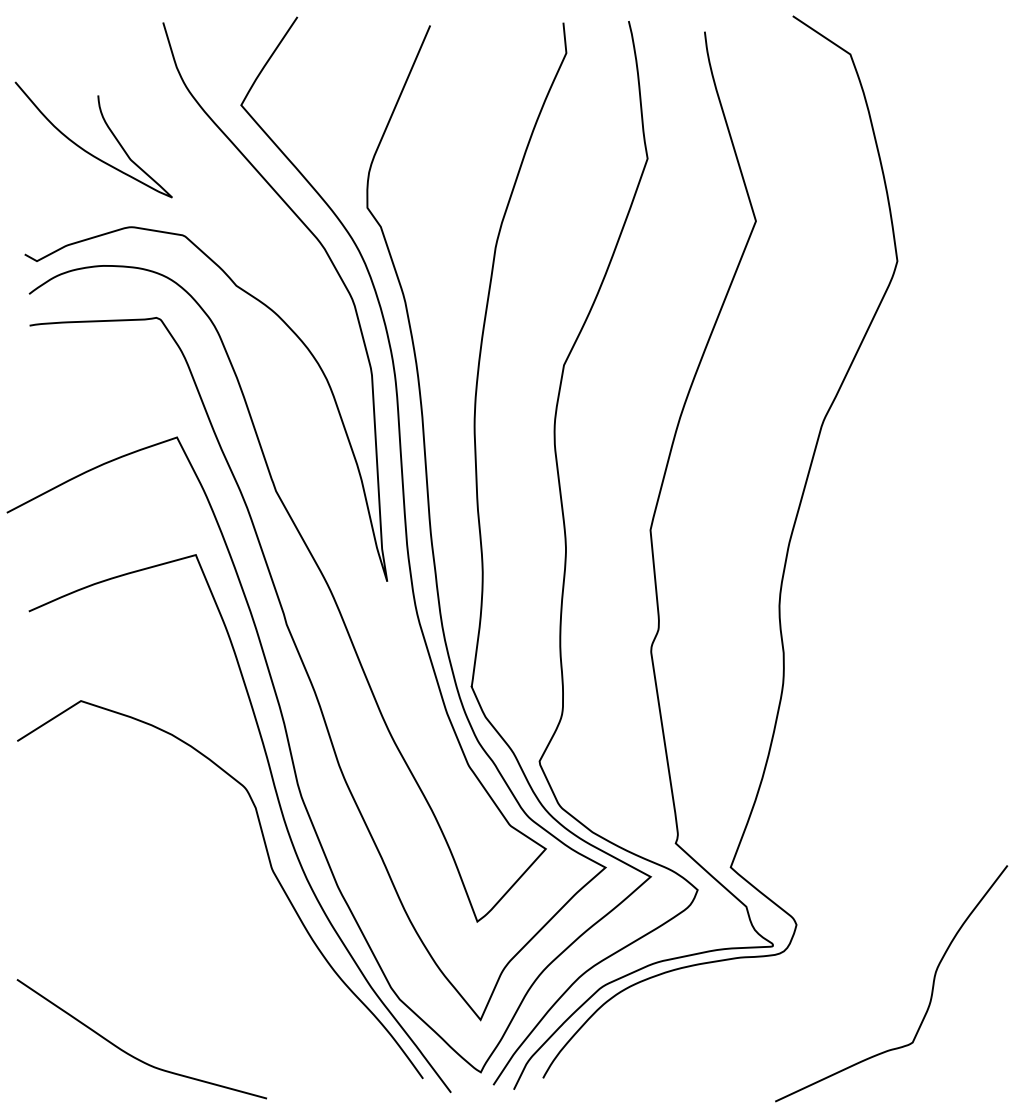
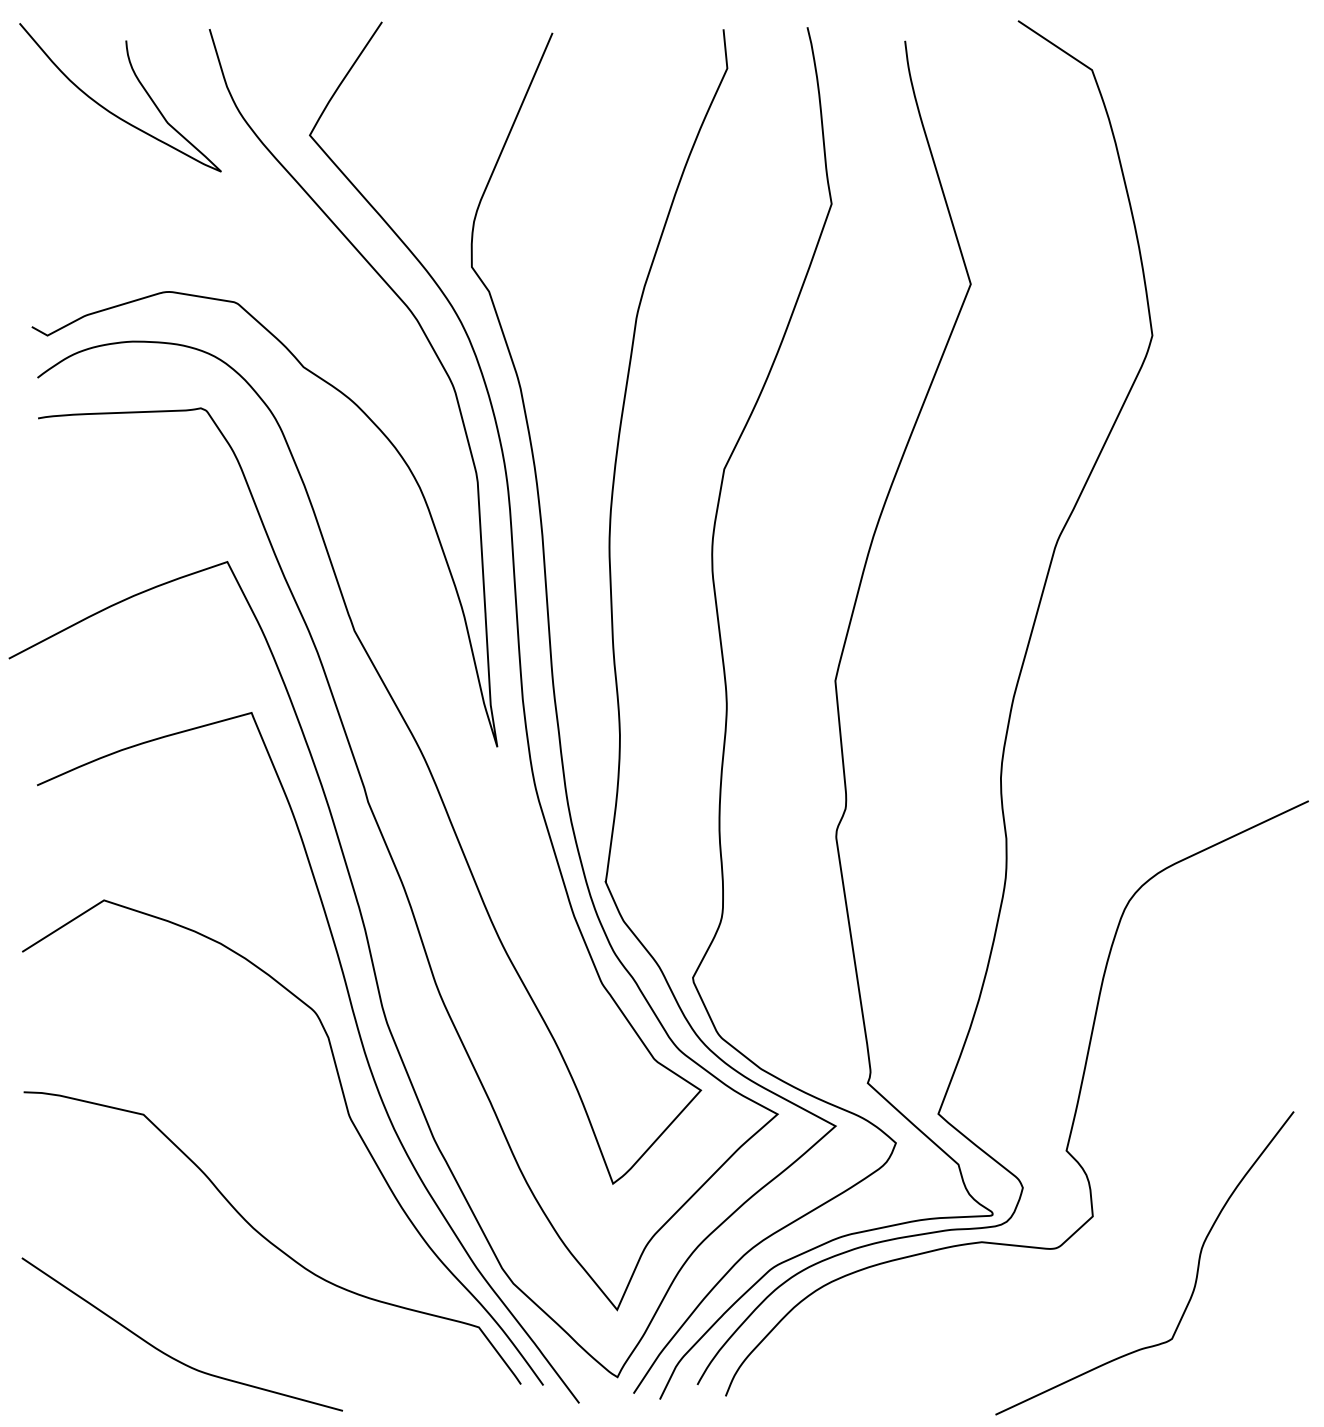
curve: (88, 151) -> (113, 112), moved
curve: (836, 865) -> (1074, 1111), added
curve: (209, 965) -> (269, 1239), added

